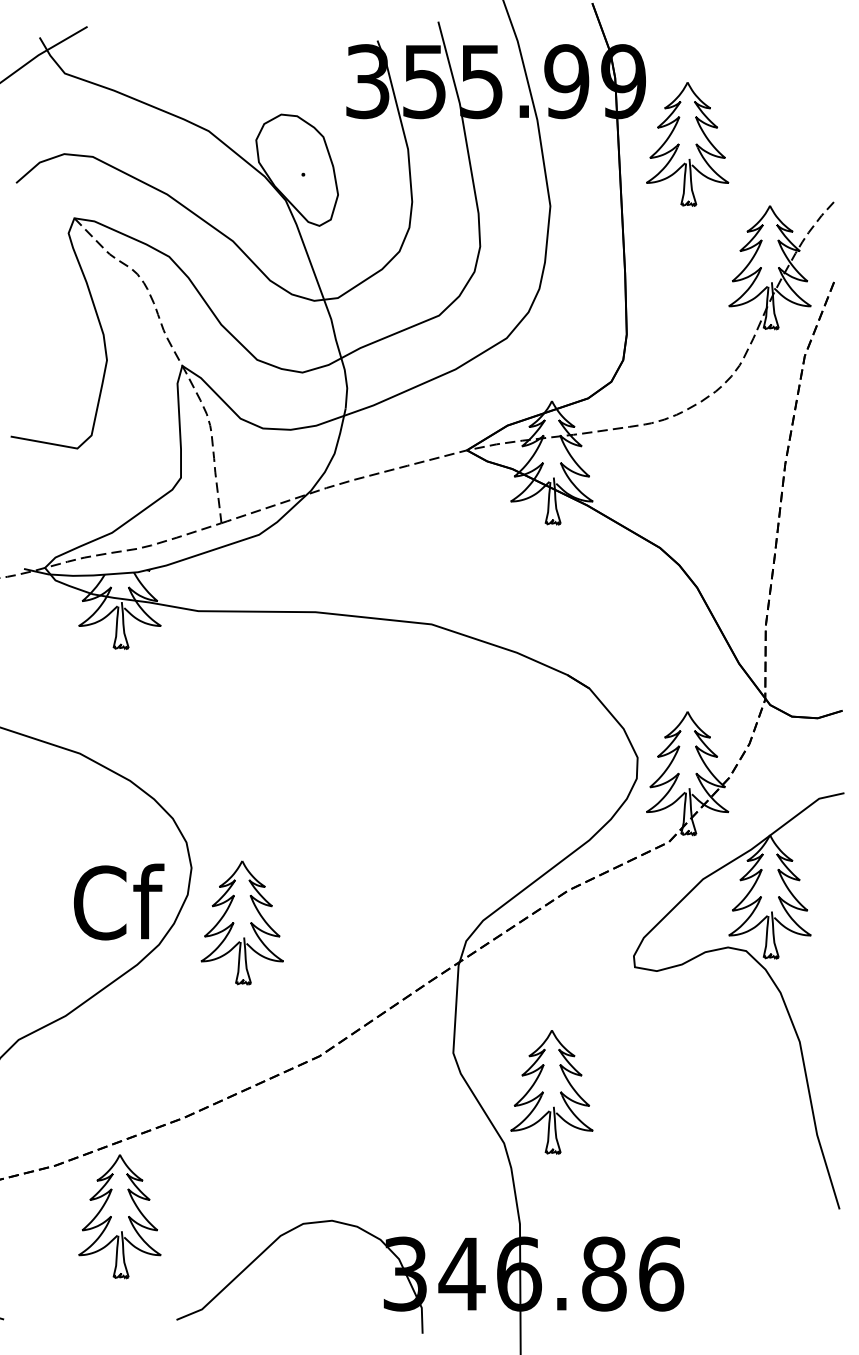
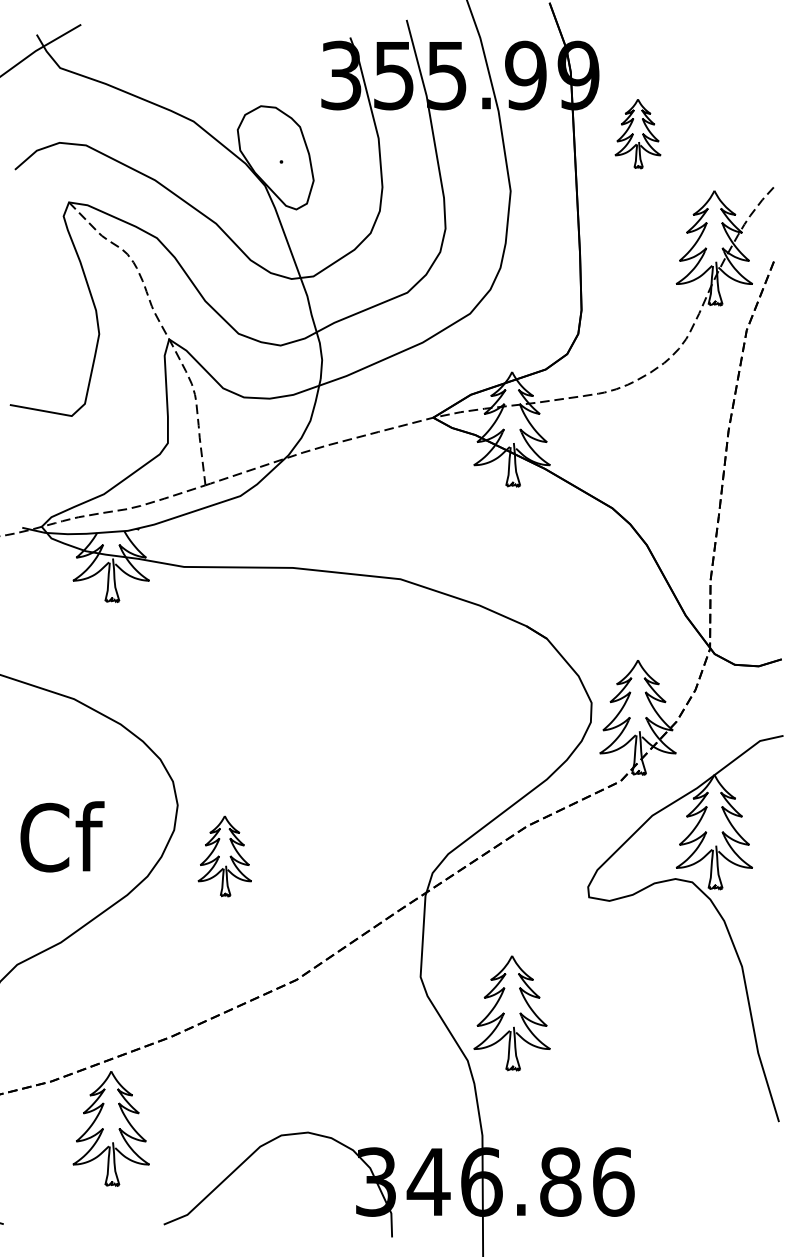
part: (687, 144) -> (637, 133), size x0.6
text: (119, 901) -> (62, 836), moved
part: (241, 923) -> (224, 856), size x0.7

